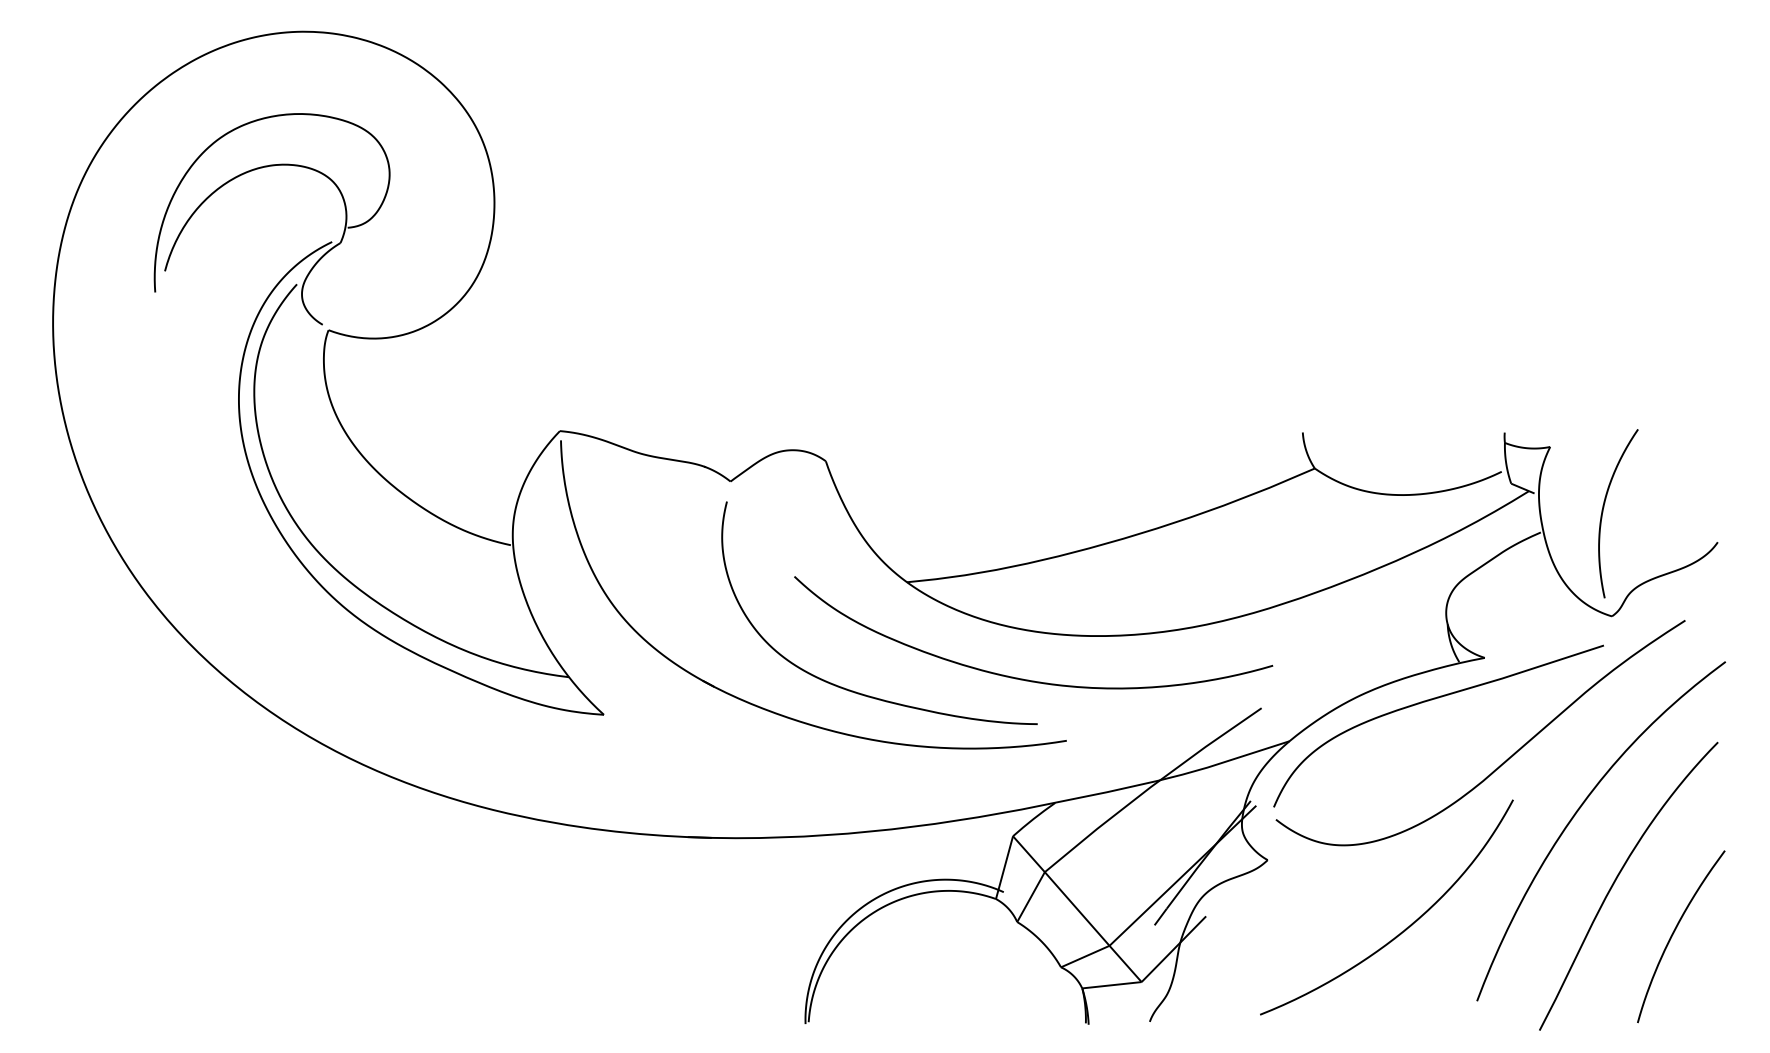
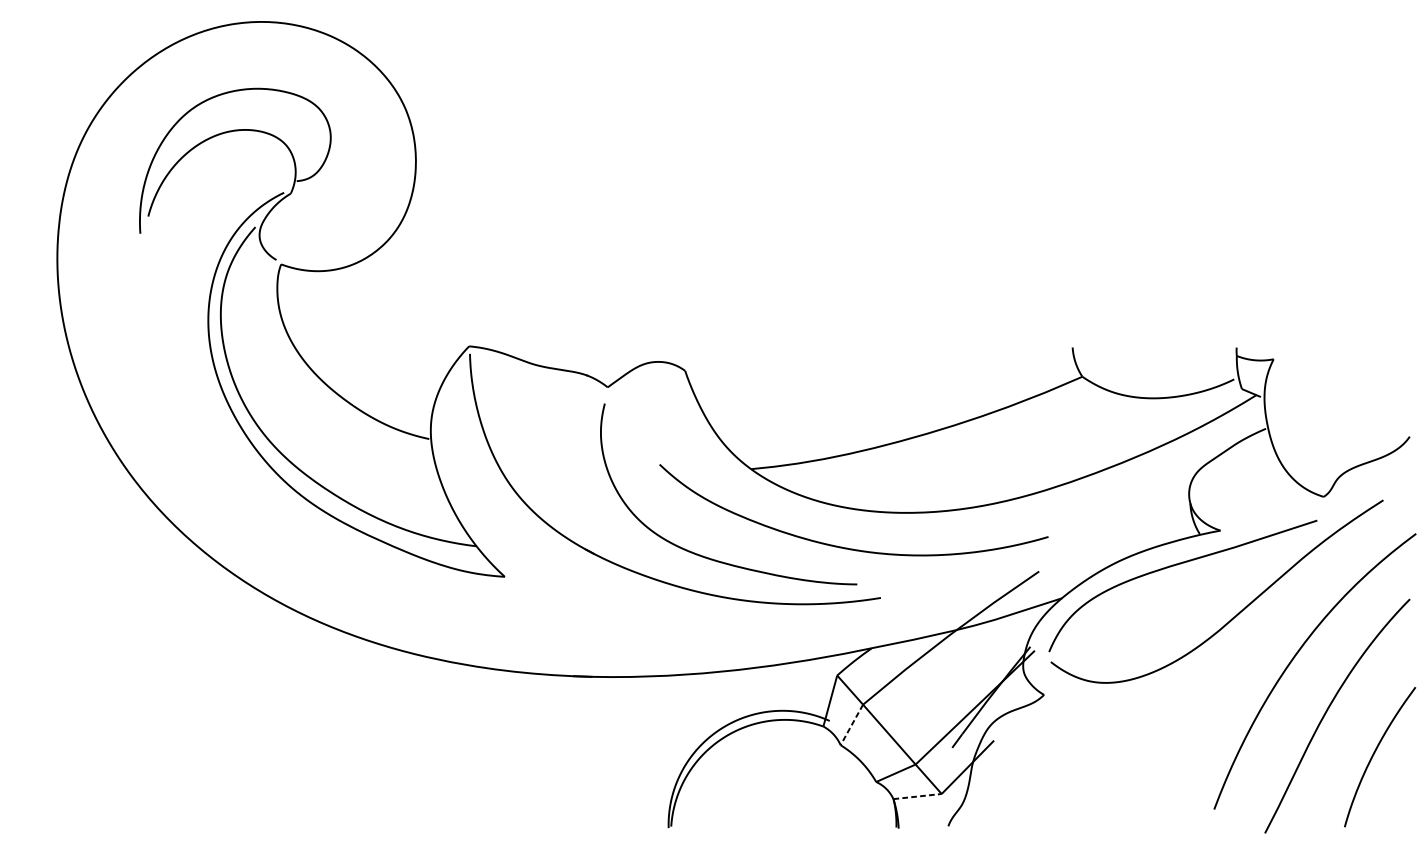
curve: (1603, 512) -> (1316, 412), removed
line: (1031, 897) -> (852, 725), solid -> dashed
curve: (1406, 927) -> (1156, 749), removed
line: (1111, 985) -> (917, 796), solid -> dashed

